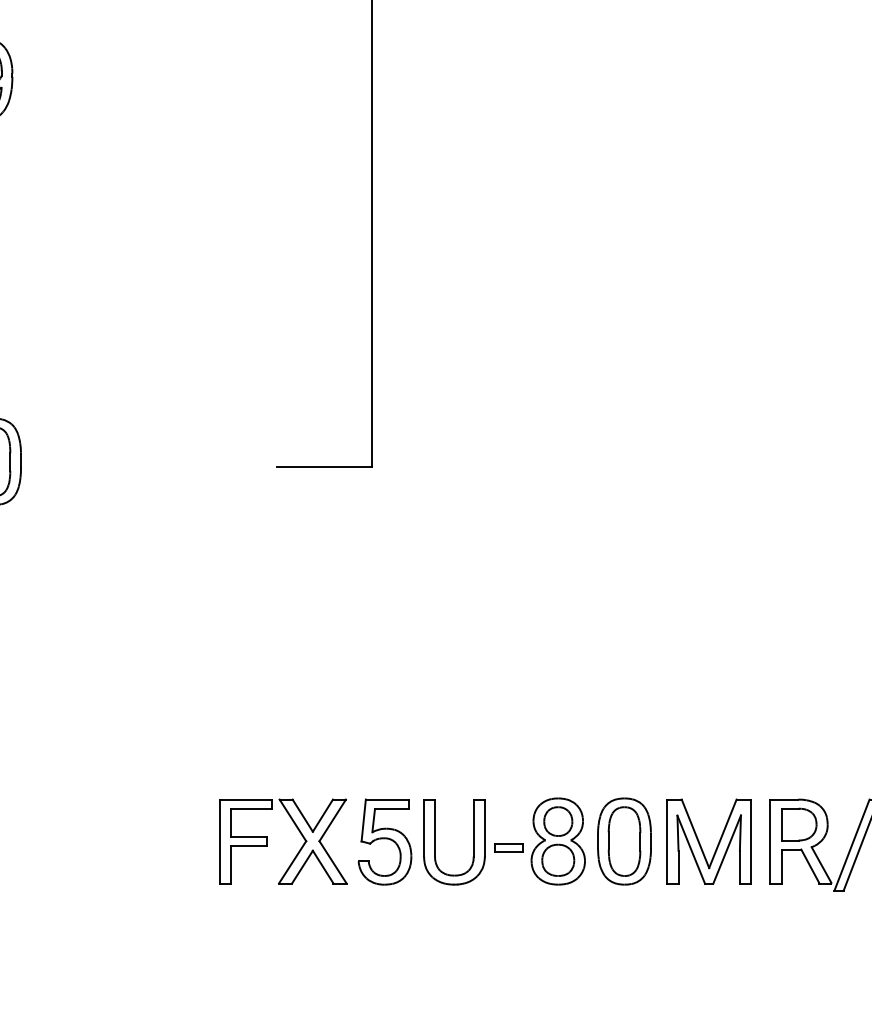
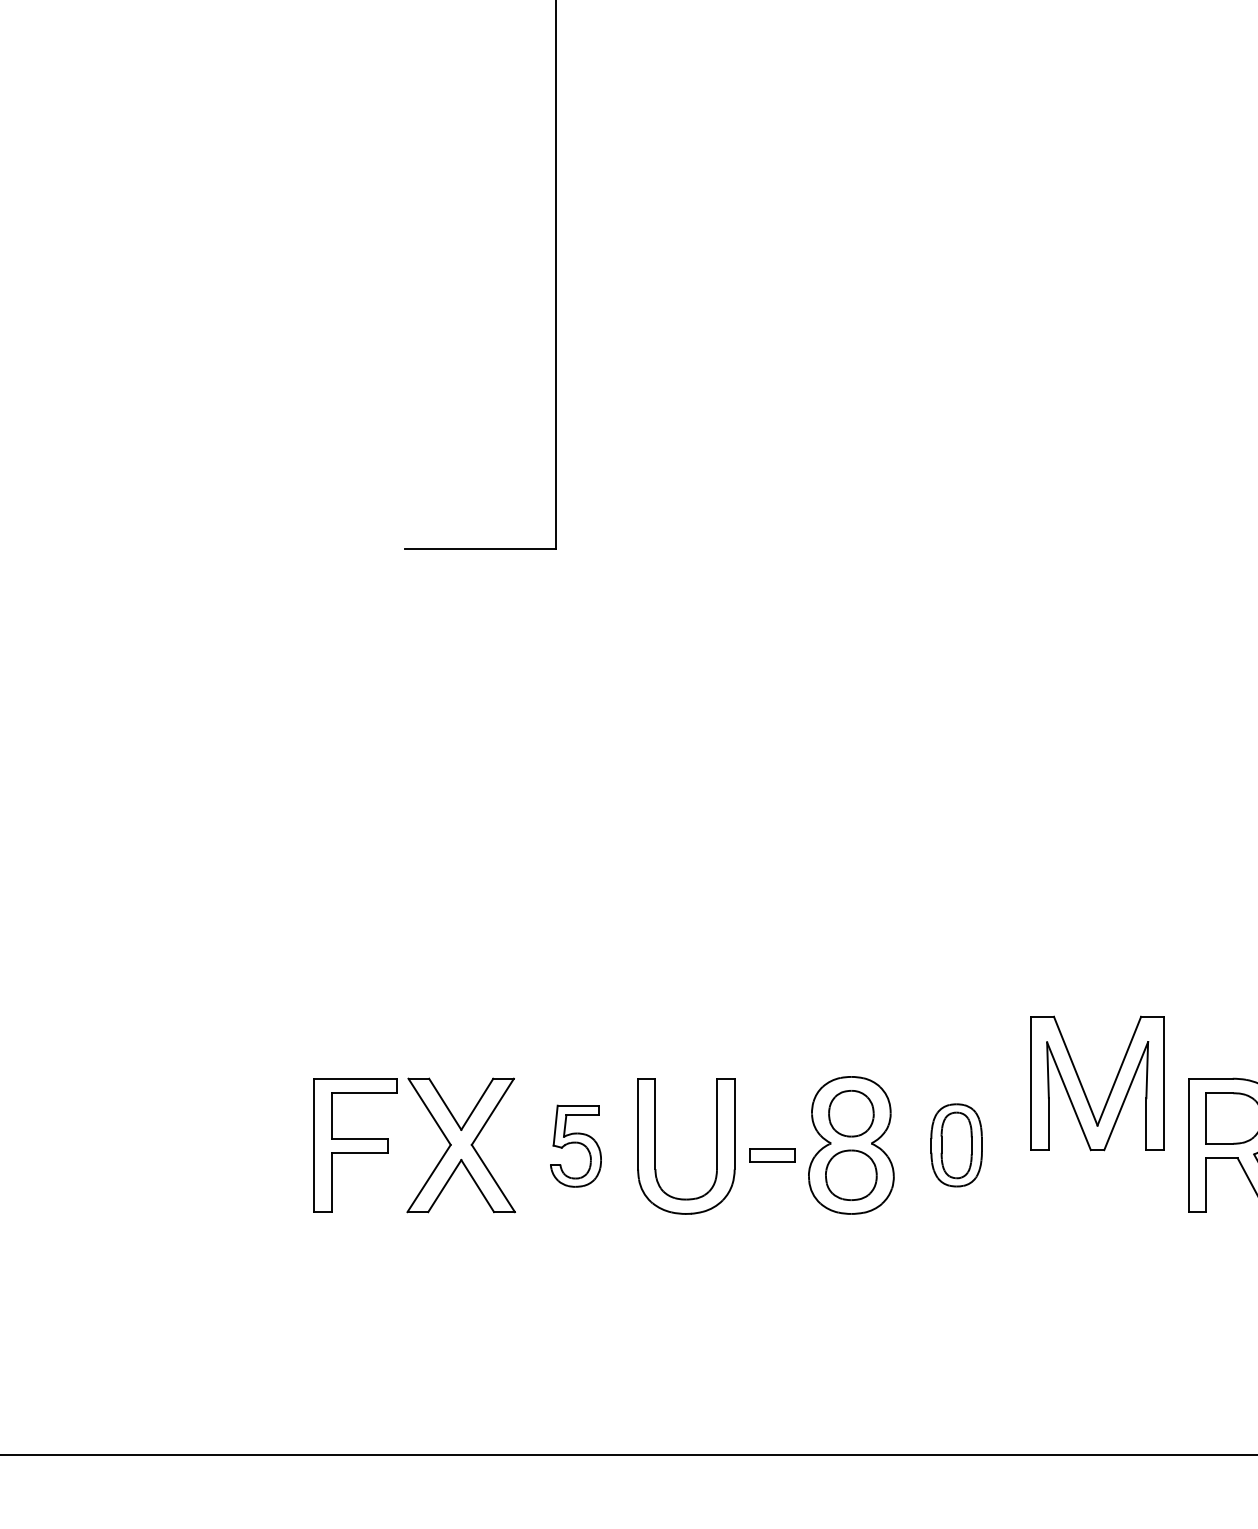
part: (384, 841) -> (575, 1145), size x0.6
part: (624, 841) -> (956, 1145), size x0.6
part: (701, 845) -> (1085, 1089), moved

